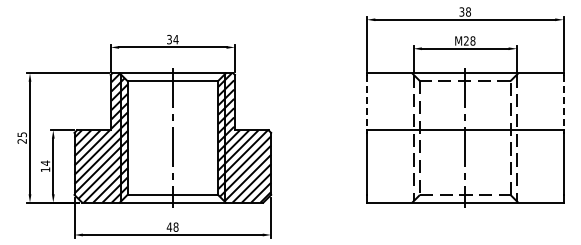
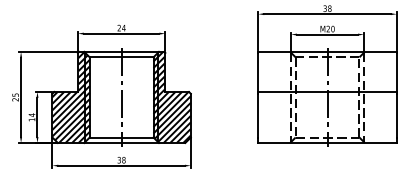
text: (169, 40) -> (119, 28), 34 -> 24
text: (472, 40) -> (332, 28), M28 -> M20
line: (366, 102) -> (258, 72), dashed -> solid
line: (563, 102) -> (396, 72), dashed -> solid
text: (169, 226) -> (119, 159), 48 -> 38

